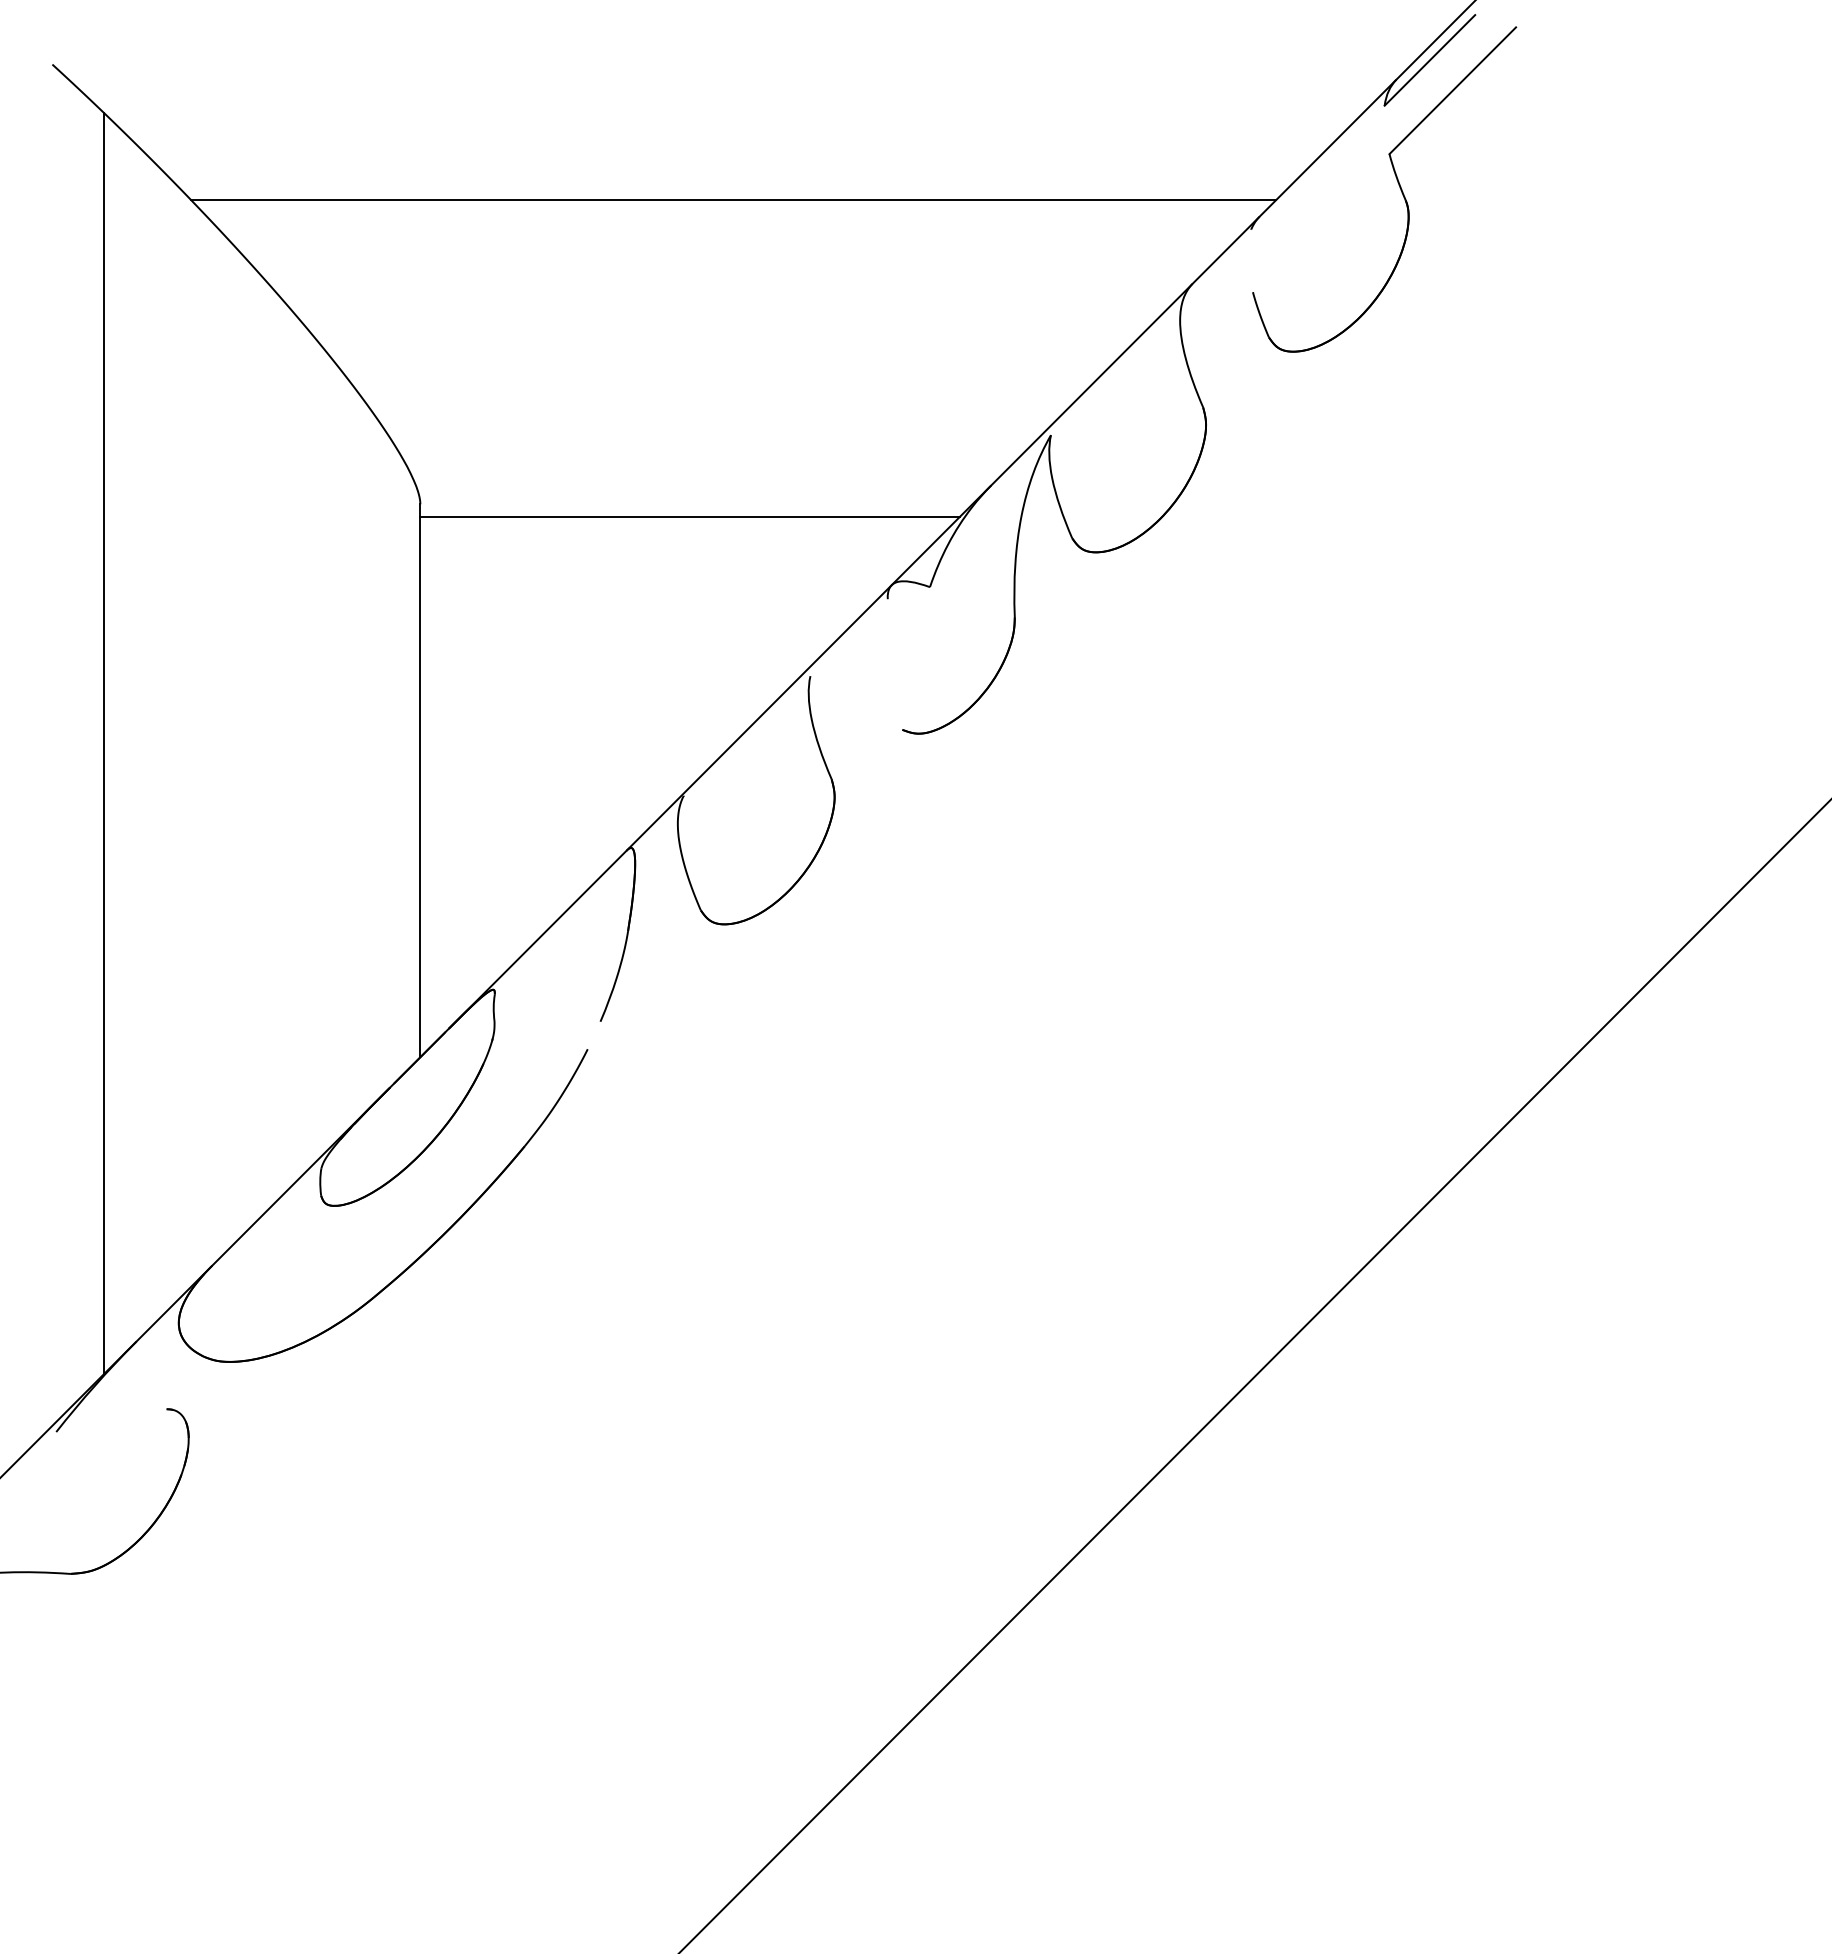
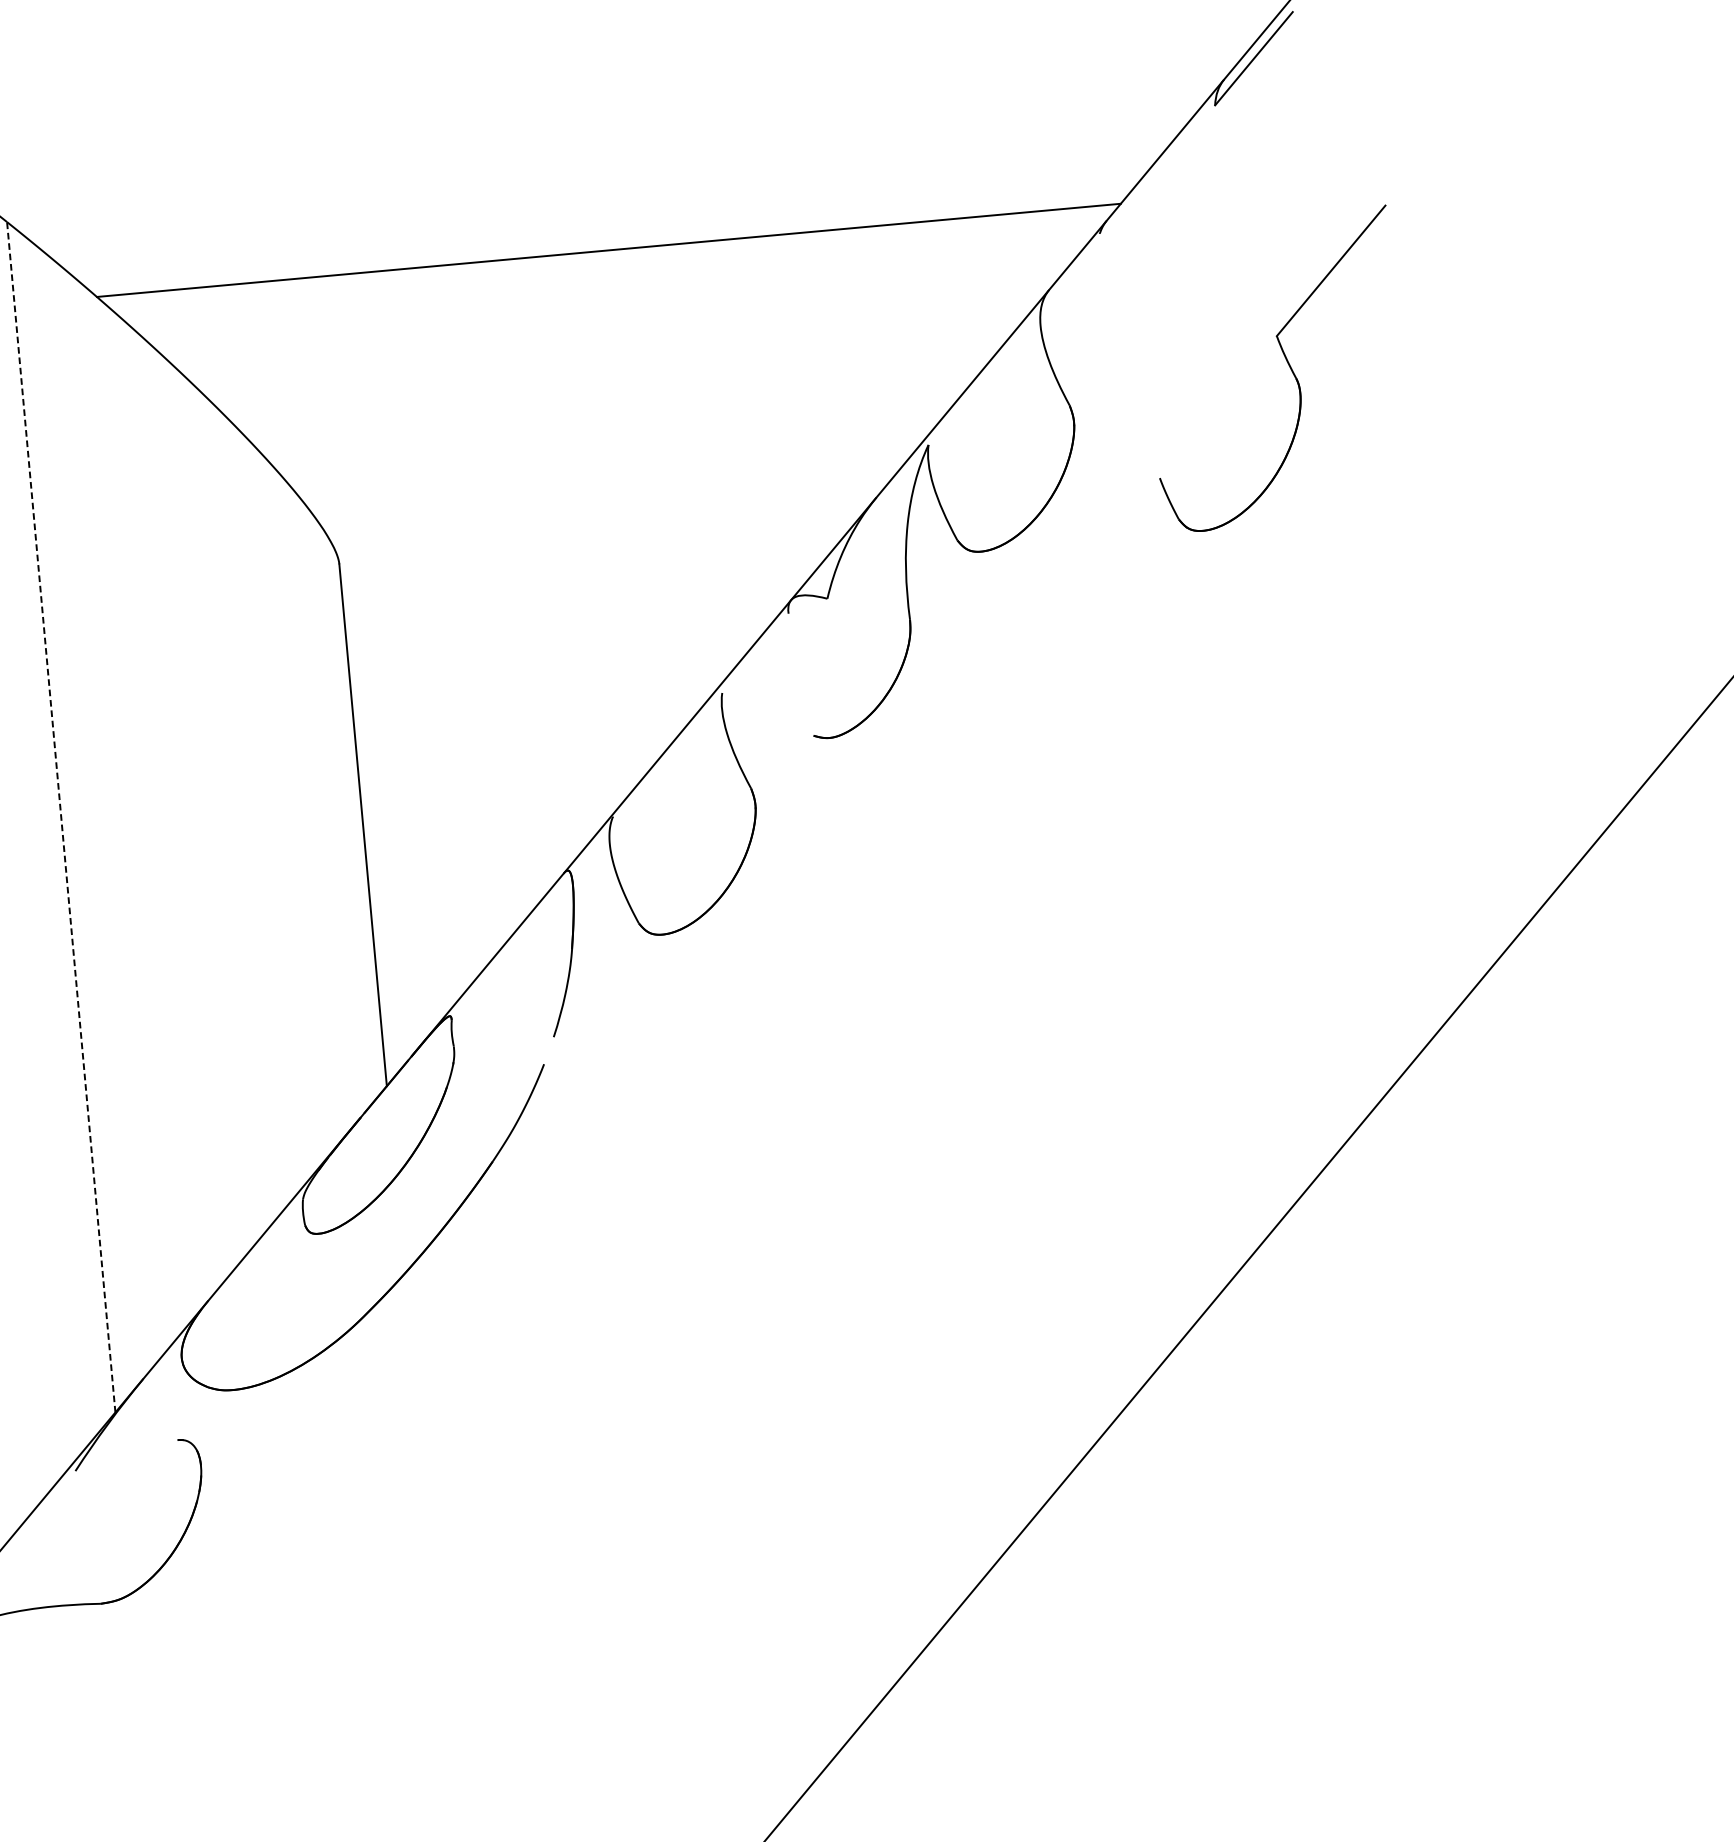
part: (1398, 185) -> (1288, 364), moved
line: (690, 516) -> (595, 552), removed
line: (103, 743) -> (60, 817), solid -> dashed

